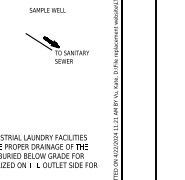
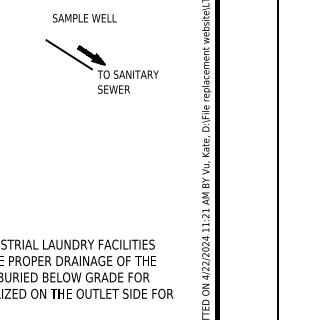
part: (56, 48) -> (100, 66), moved

